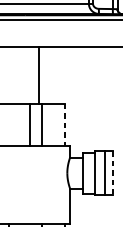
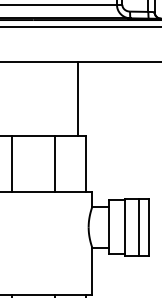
line: (39, 75) -> (78, 99), moved
line: (29, 125) -> (11, 164), moved
line: (64, 125) -> (85, 164), dashed -> solid
line: (112, 173) -> (148, 227), dashed -> solid

